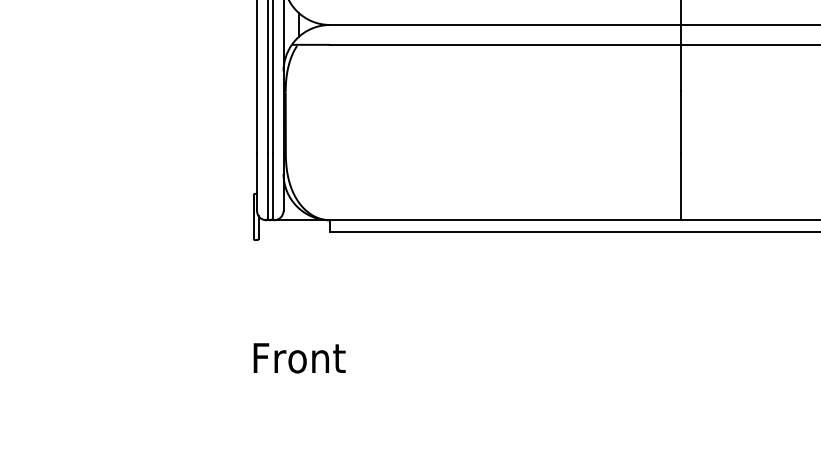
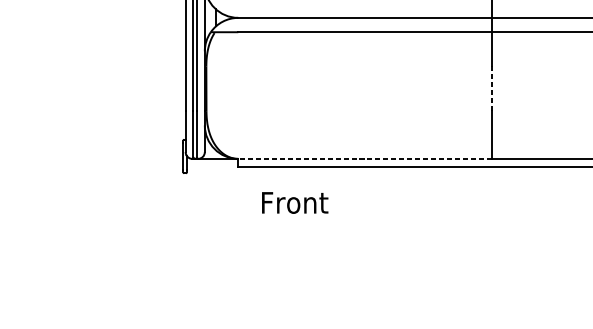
line: (680, 122) -> (491, 88), solid -> dashed
line: (504, 220) -> (364, 159), solid -> dashed
text: (299, 358) -> (295, 203), moved

